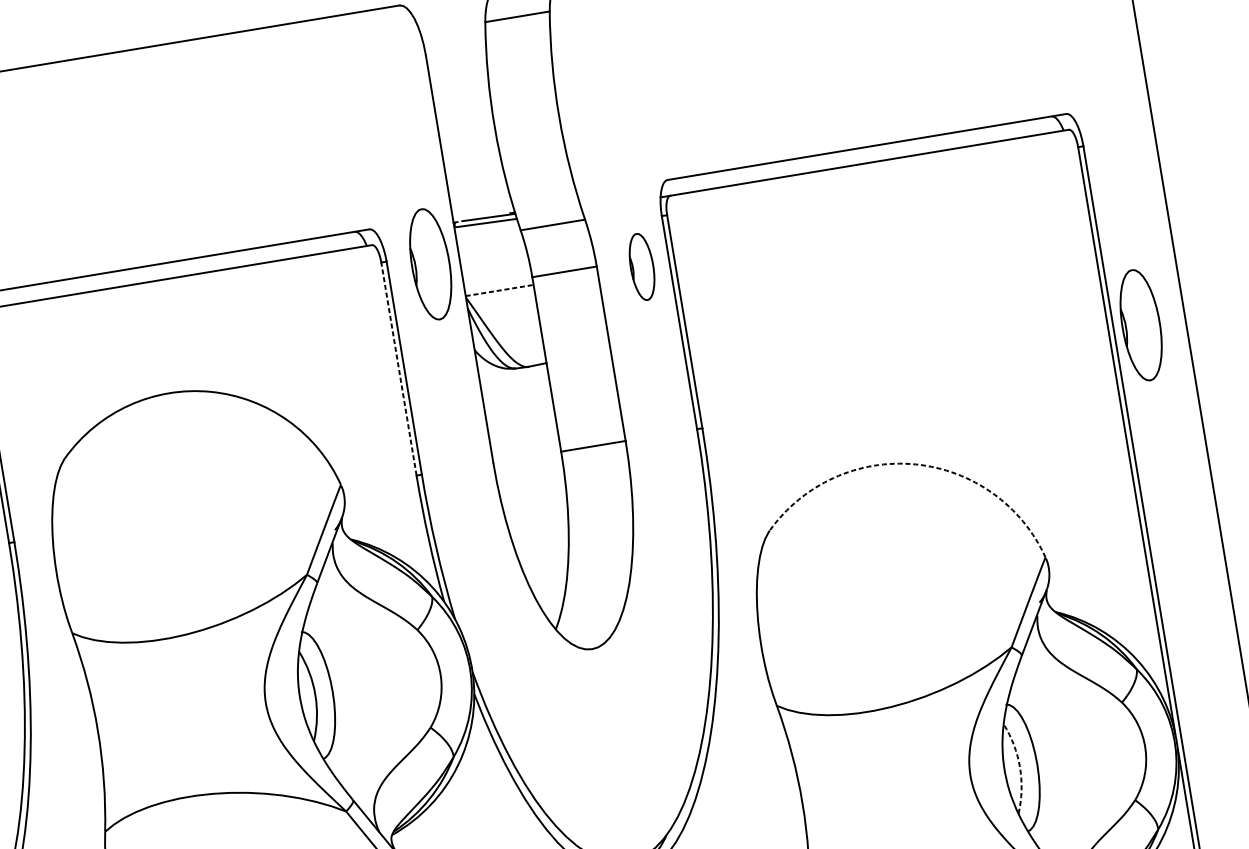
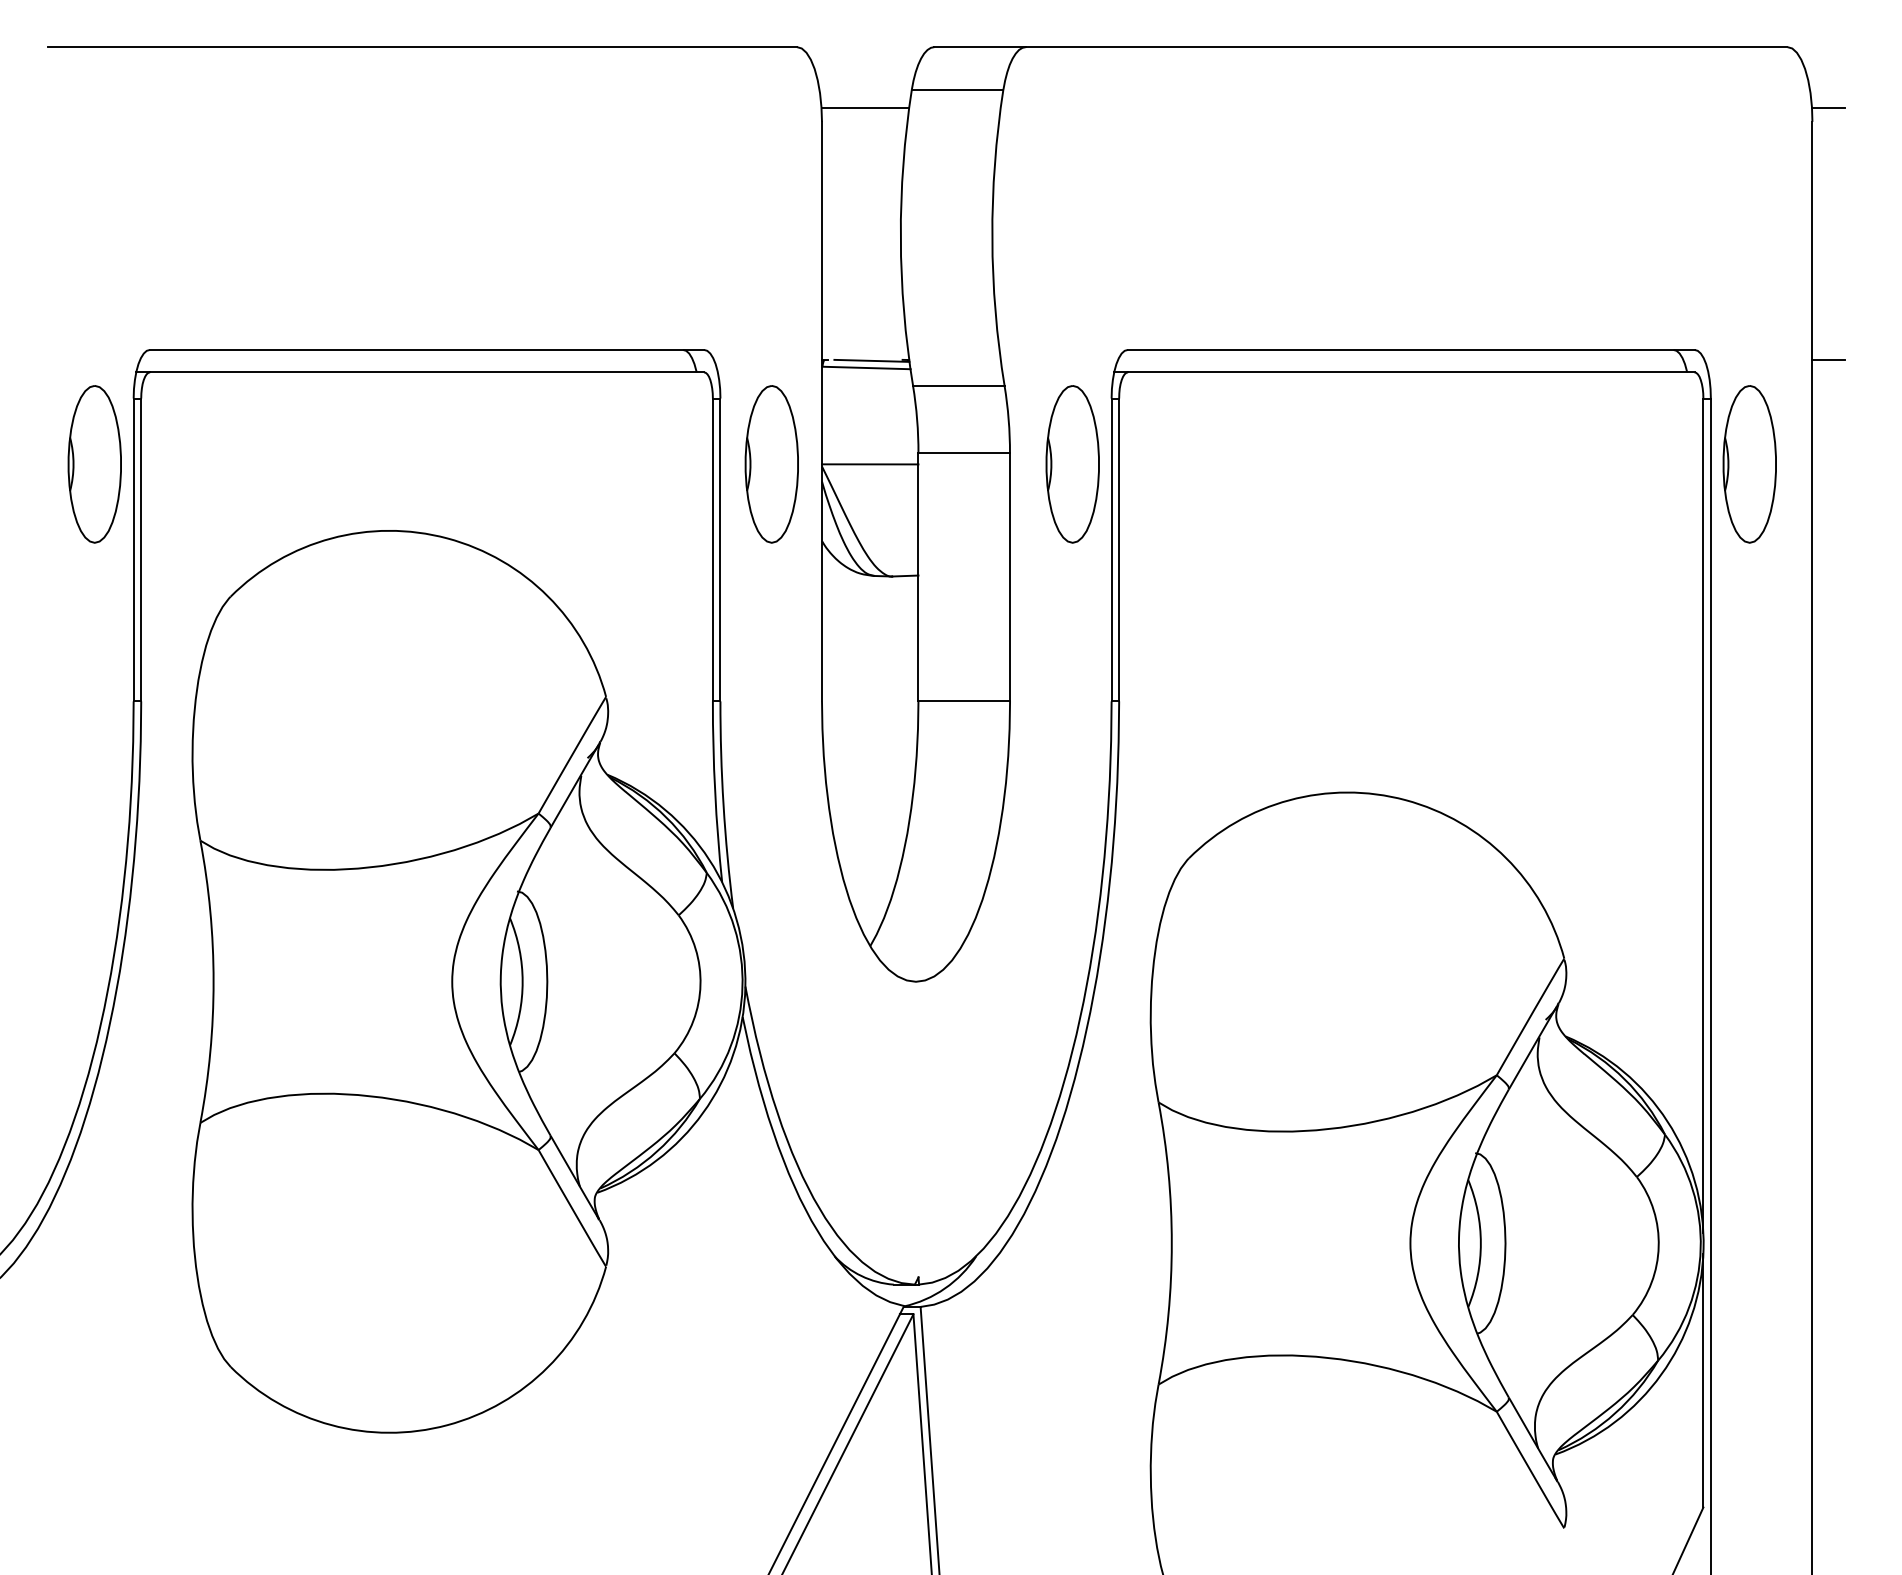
line: (454, 40) -> (865, 108), added
line: (1161, 105) -> (1828, 360), added
part: (430, 264) -> (771, 464), moved
part: (641, 267) -> (1072, 464), size x1.67
line: (499, 290) -> (870, 464), dashed -> solid
part: (1140, 325) -> (1749, 464), moved
line: (398, 368) -> (712, 549), dashed -> solid
arc: (915, 464) -> (1405, 800), dashed -> solid
arc: (1019, 767) -> (1480, 1243), dashed -> solid

